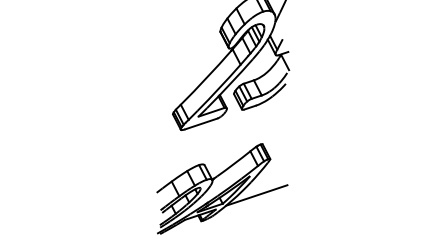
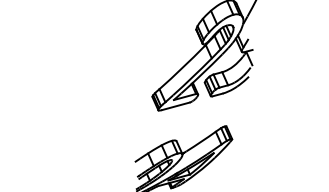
line: (256, 195) -> (218, 169), removed

